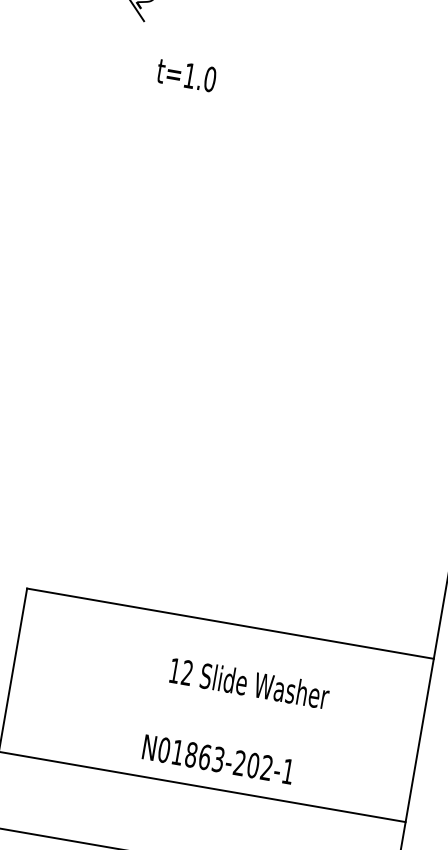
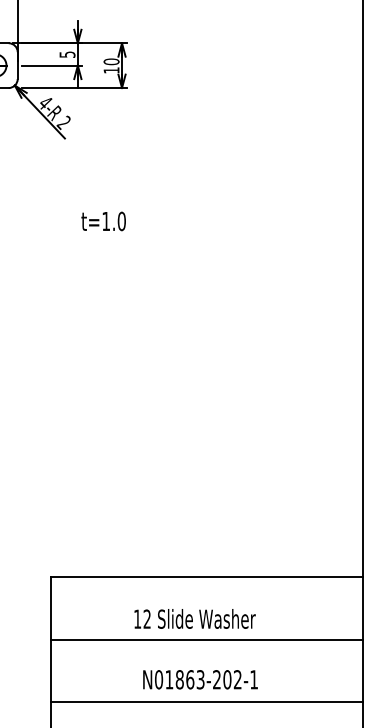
text: (186, 75) -> (103, 221), moved
text: (249, 682) -> (194, 618), moved
line: (215, 705) -> (206, 639), added
text: (218, 759) -> (200, 679), moved

